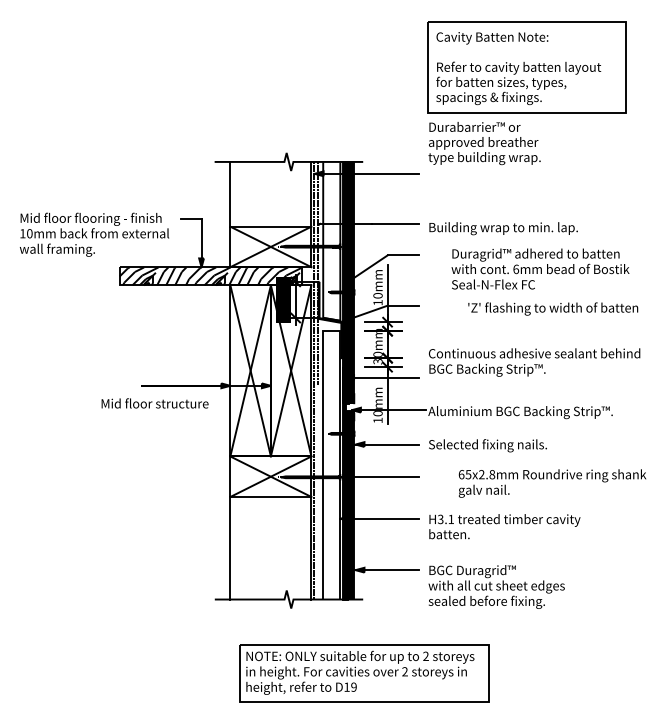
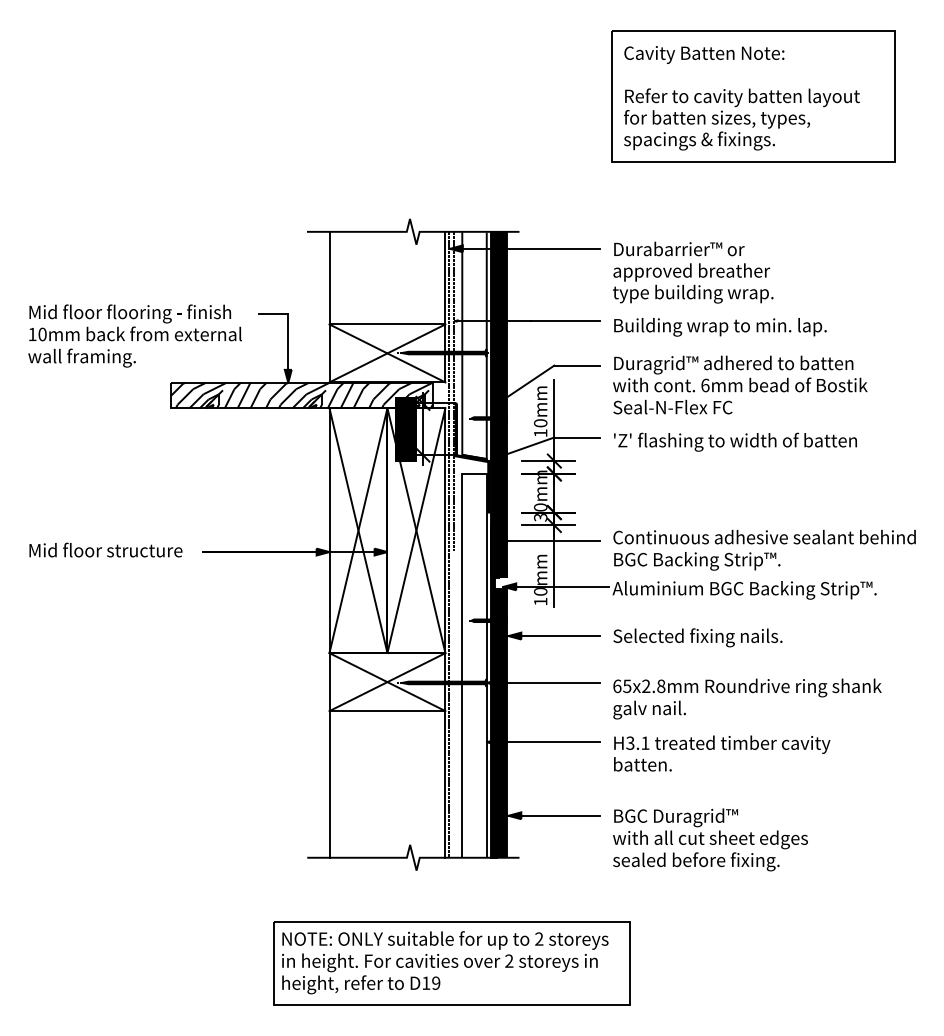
text: (484, 143) -> (693, 272), moved
text: (540, 268) -> (740, 384), moved
text: (553, 308) -> (735, 441), moved
text: (534, 362) -> (764, 550), moved
text: (154, 403) -> (105, 550), moved
text: (552, 483) -> (747, 698), moved
part: (364, 673) -> (451, 963), moved

